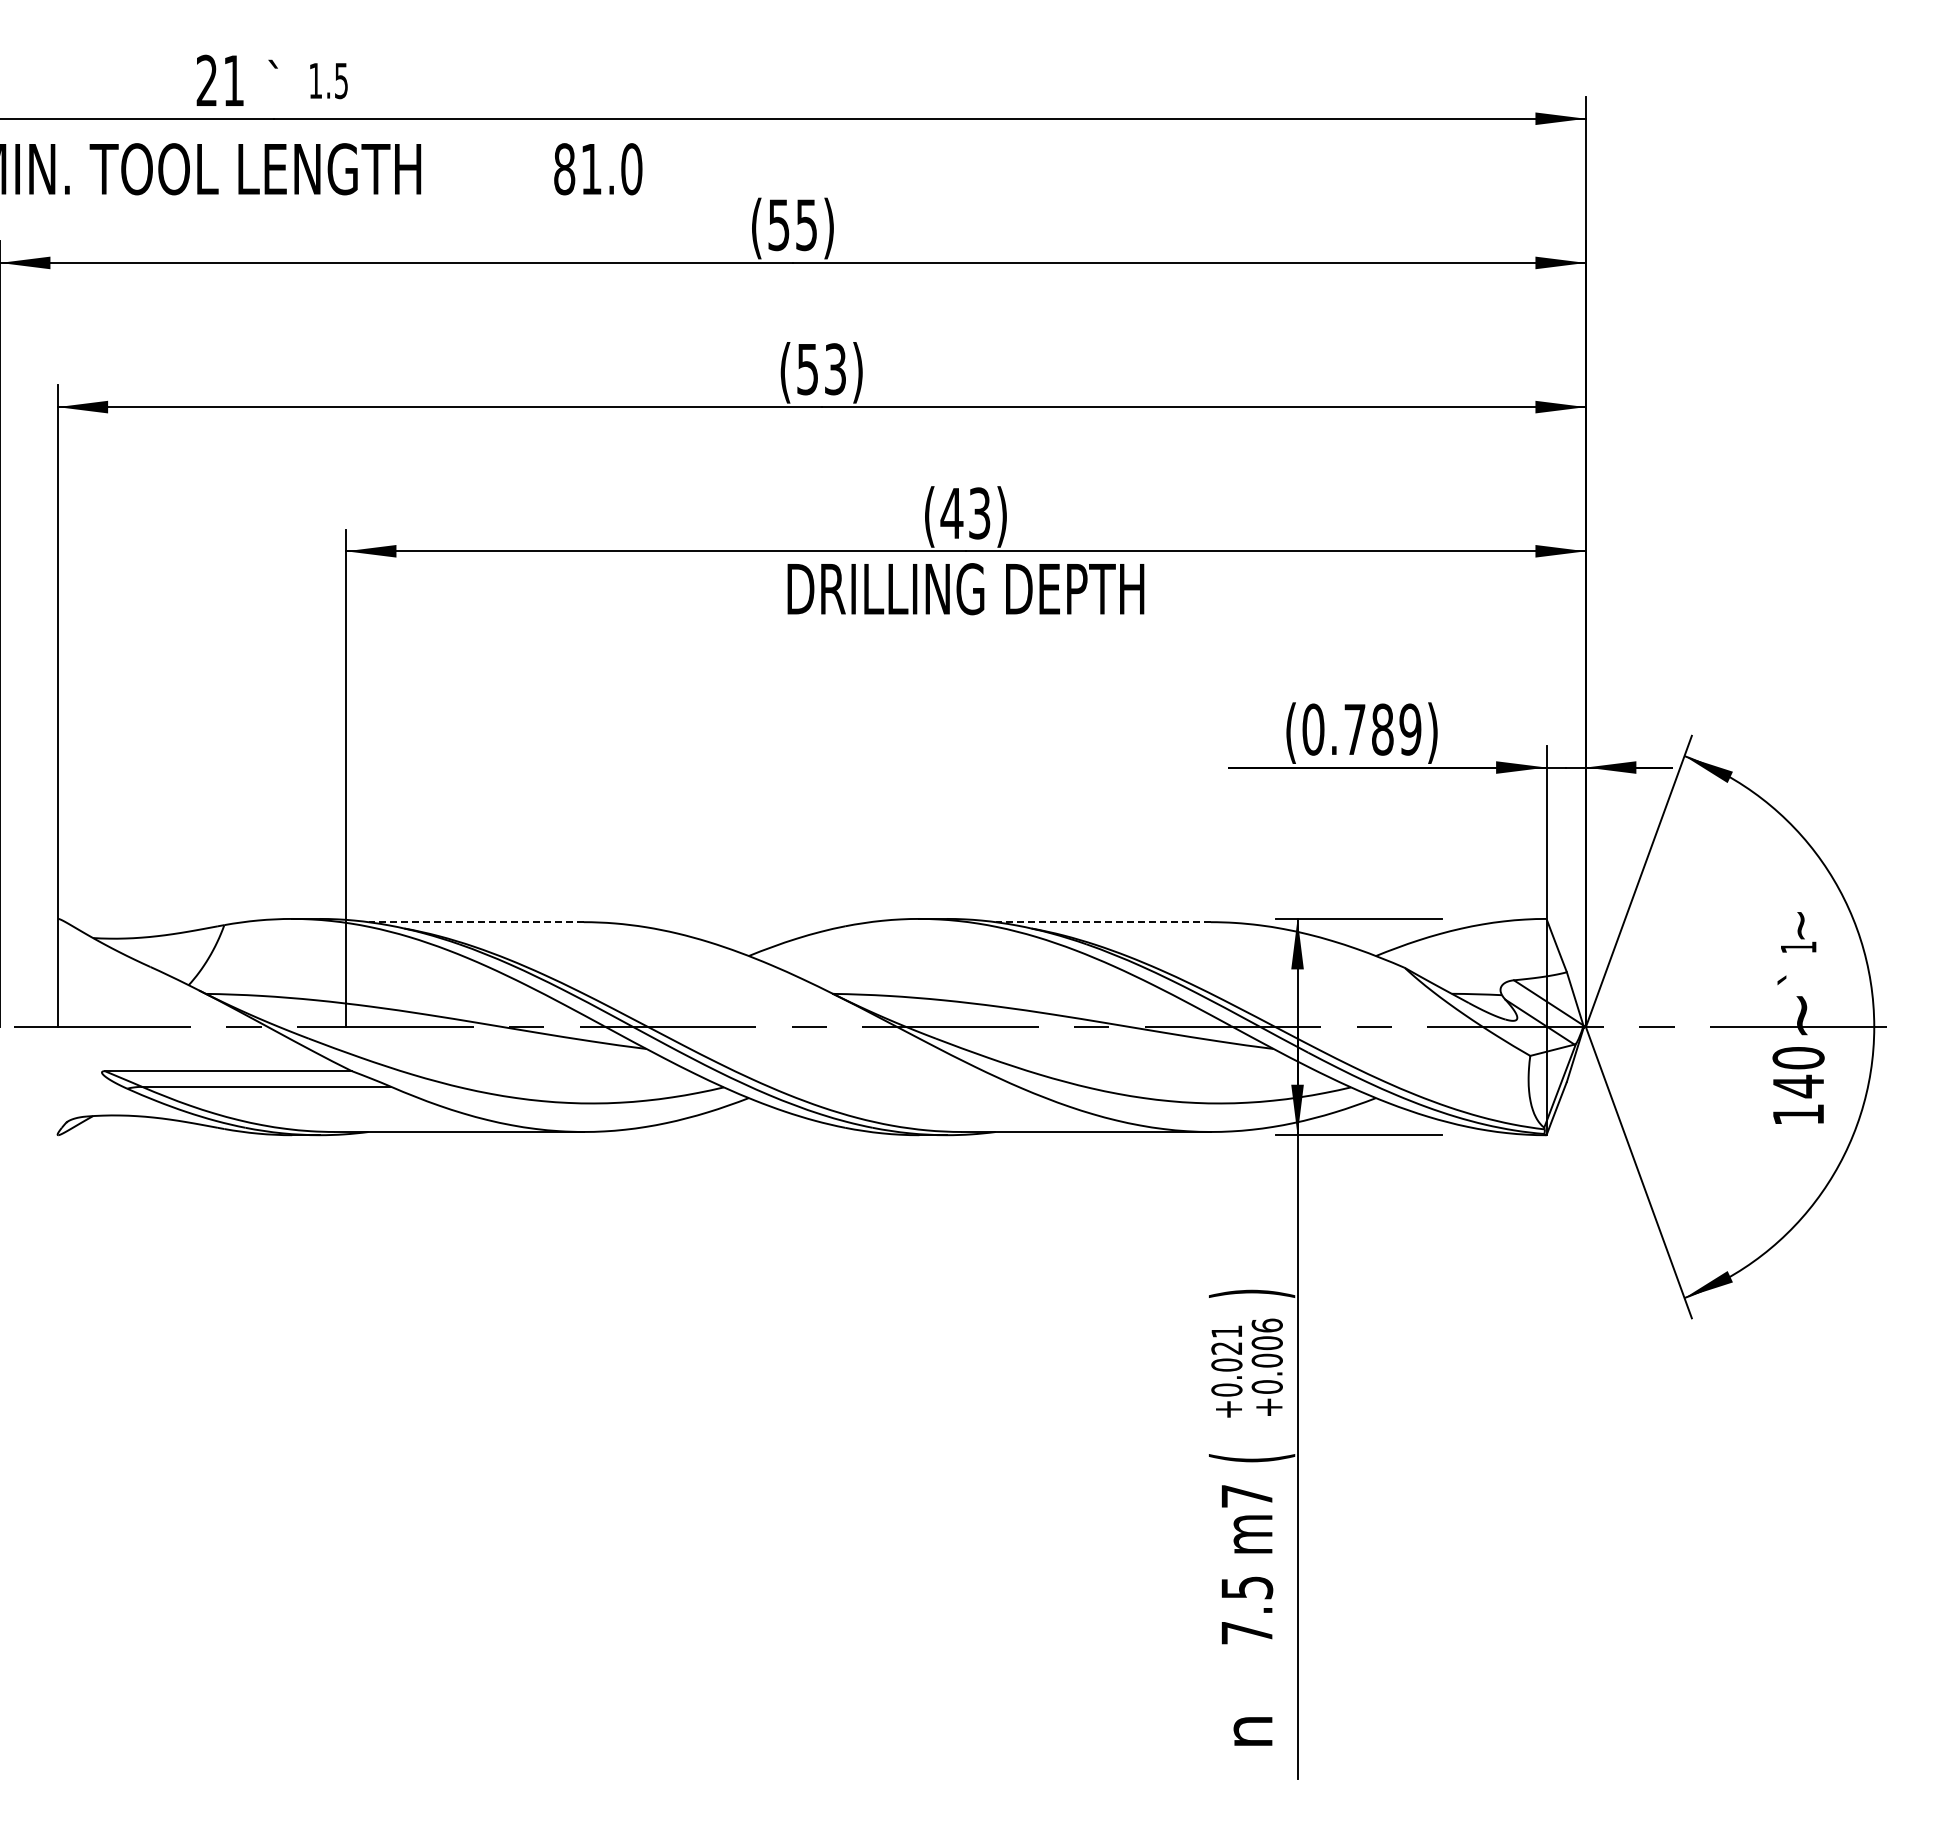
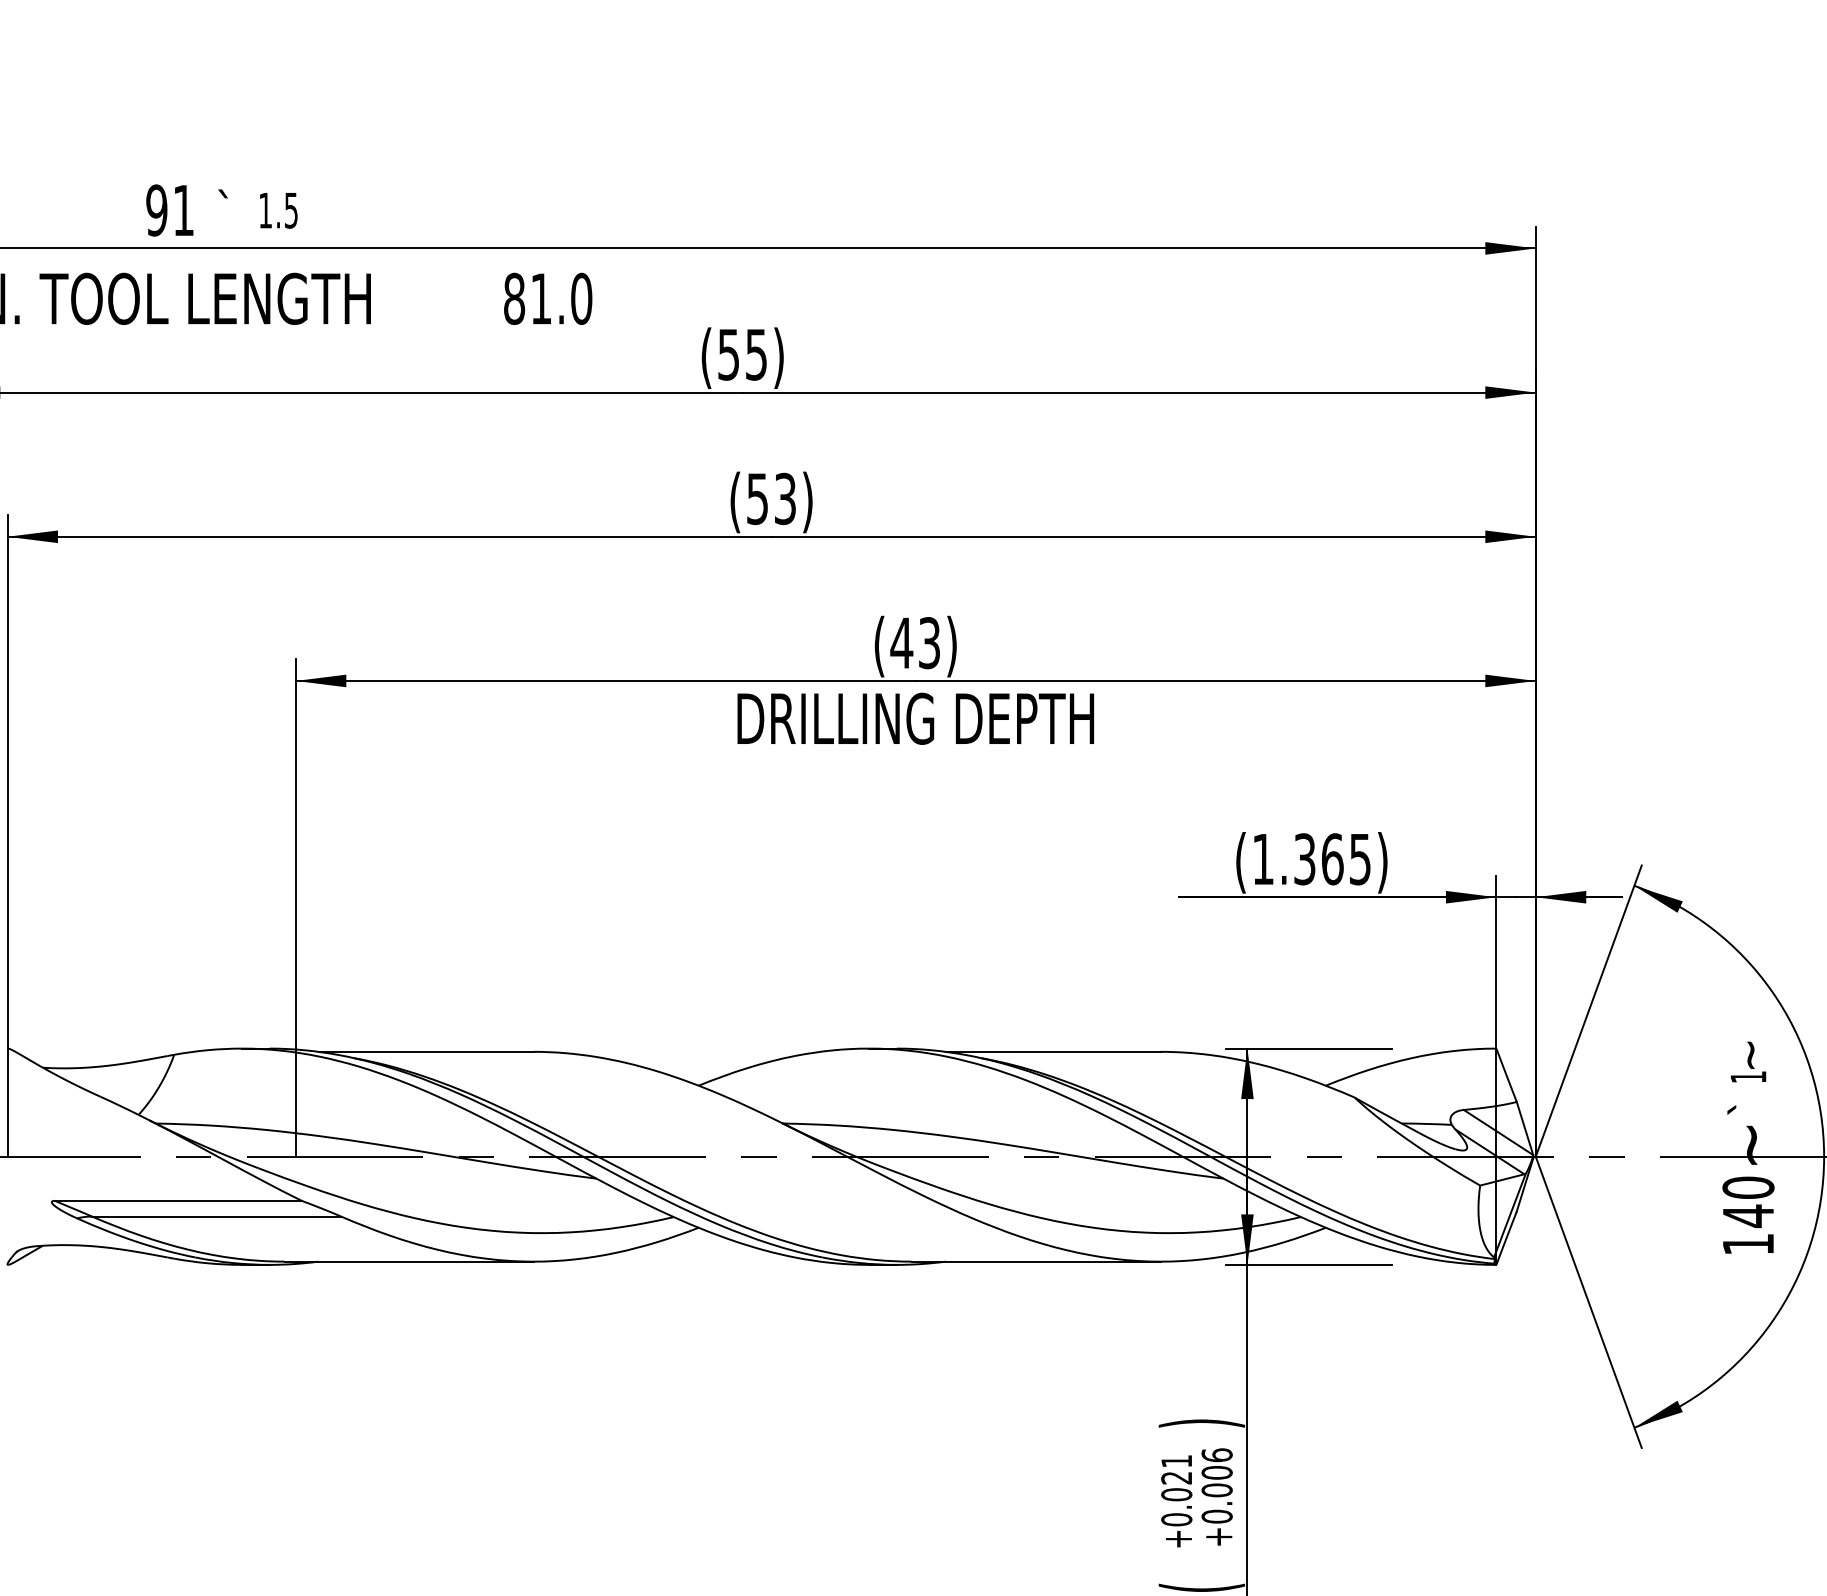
text: (206, 80) -> (156, 210), 21 -> 91
text: (1361, 729) -> (1311, 859), (0.789) -> (1.365)
line: (476, 922) -> (426, 1052), dashed -> solid
line: (1103, 922) -> (1053, 1052), dashed -> solid

